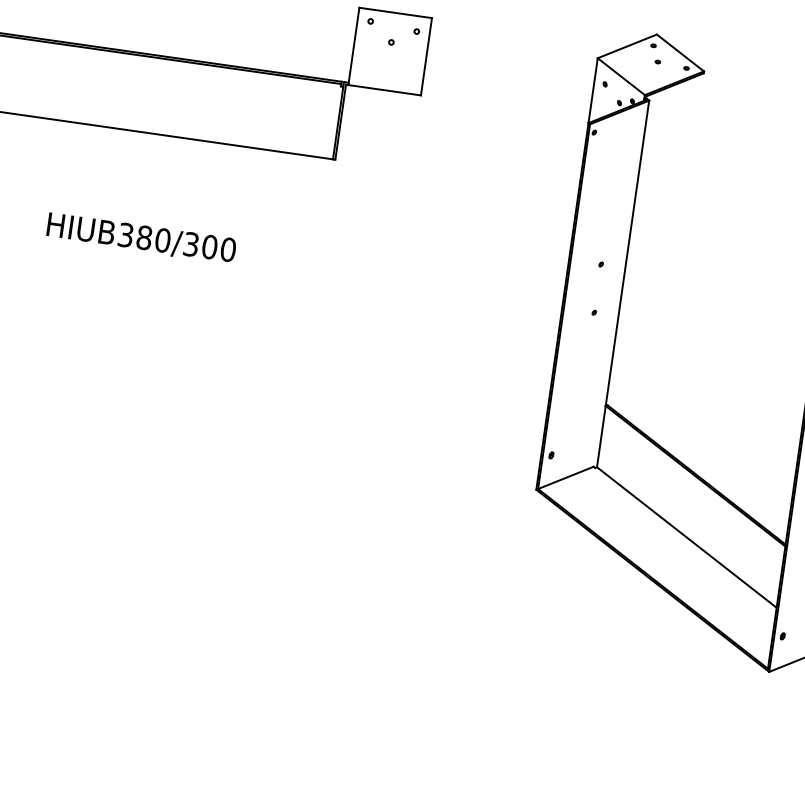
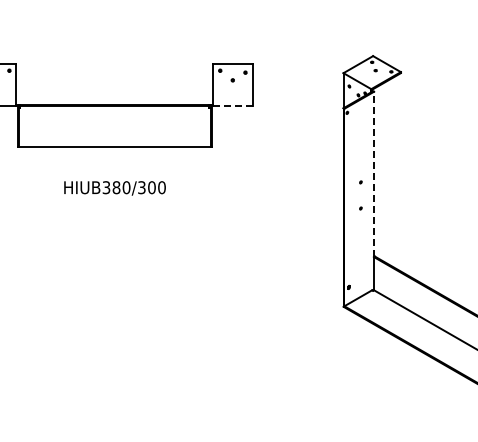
line: (383, 90) -> (232, 106), solid -> dashed
text: (140, 238) -> (114, 188), moved
line: (628, 253) -> (374, 174), solid -> dashed

